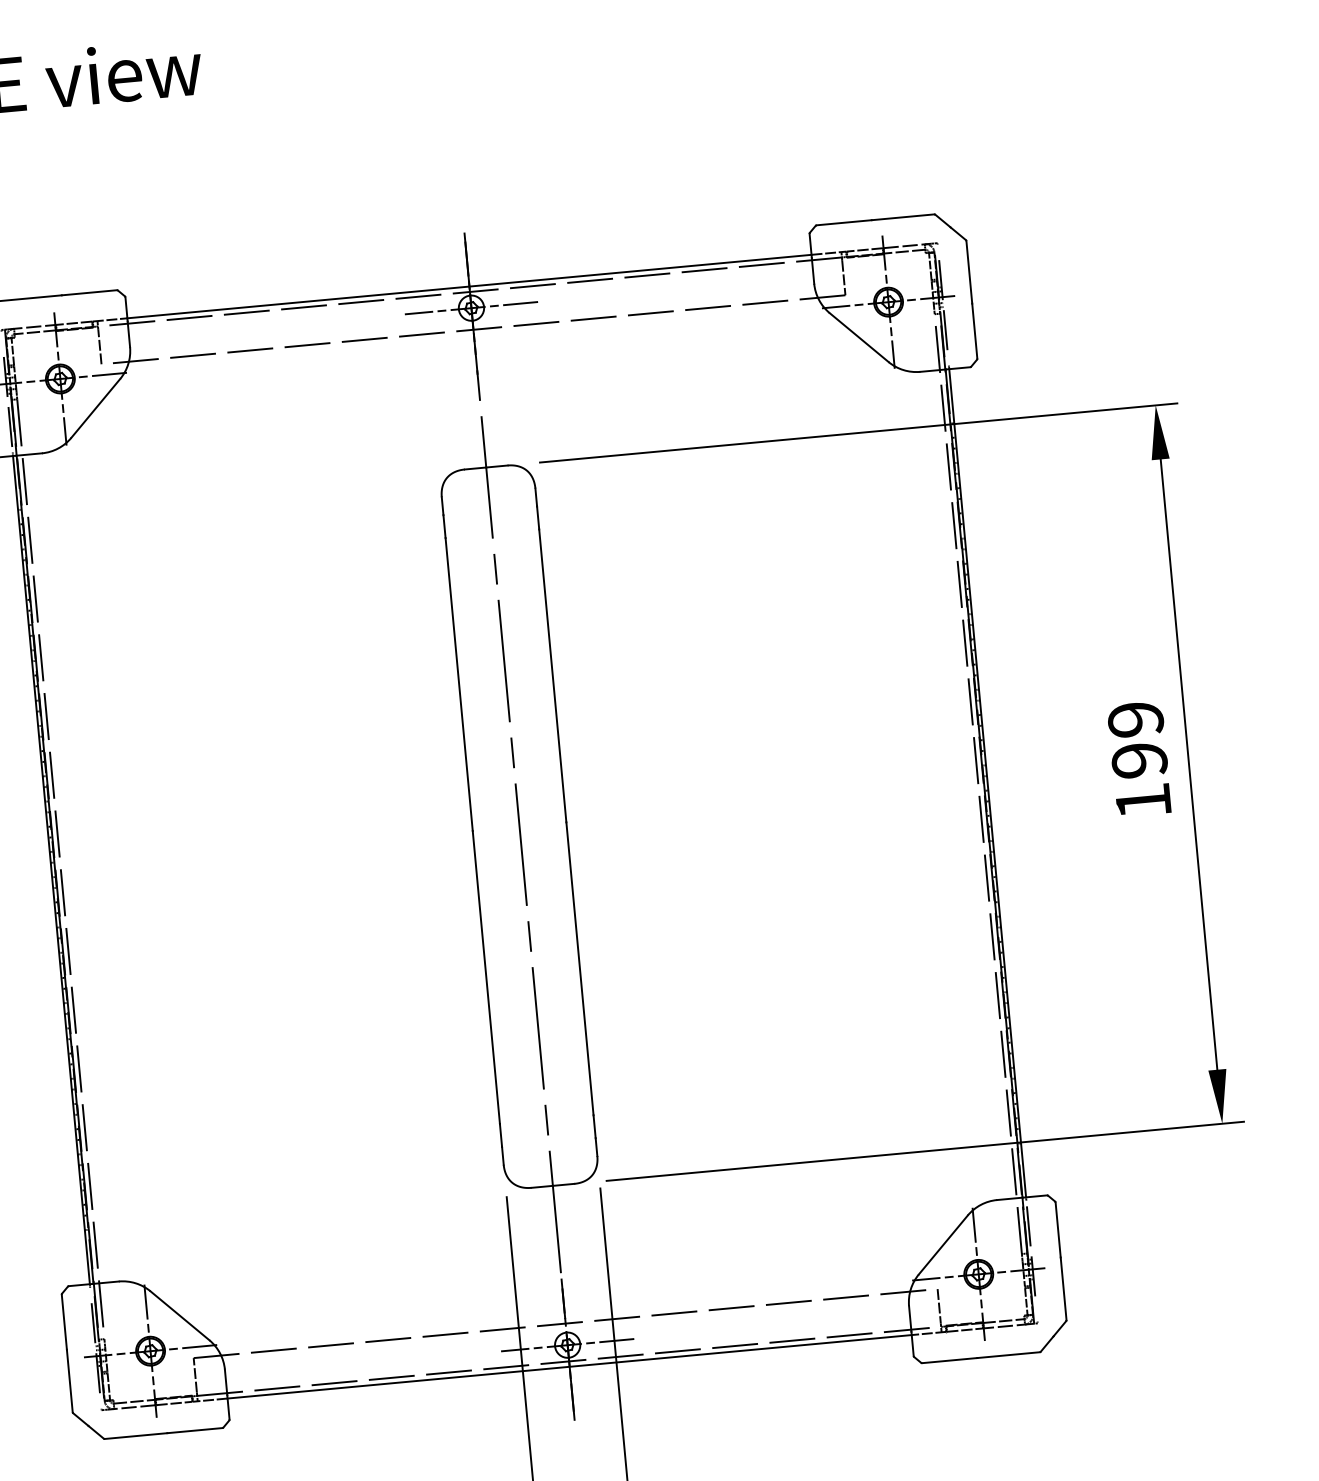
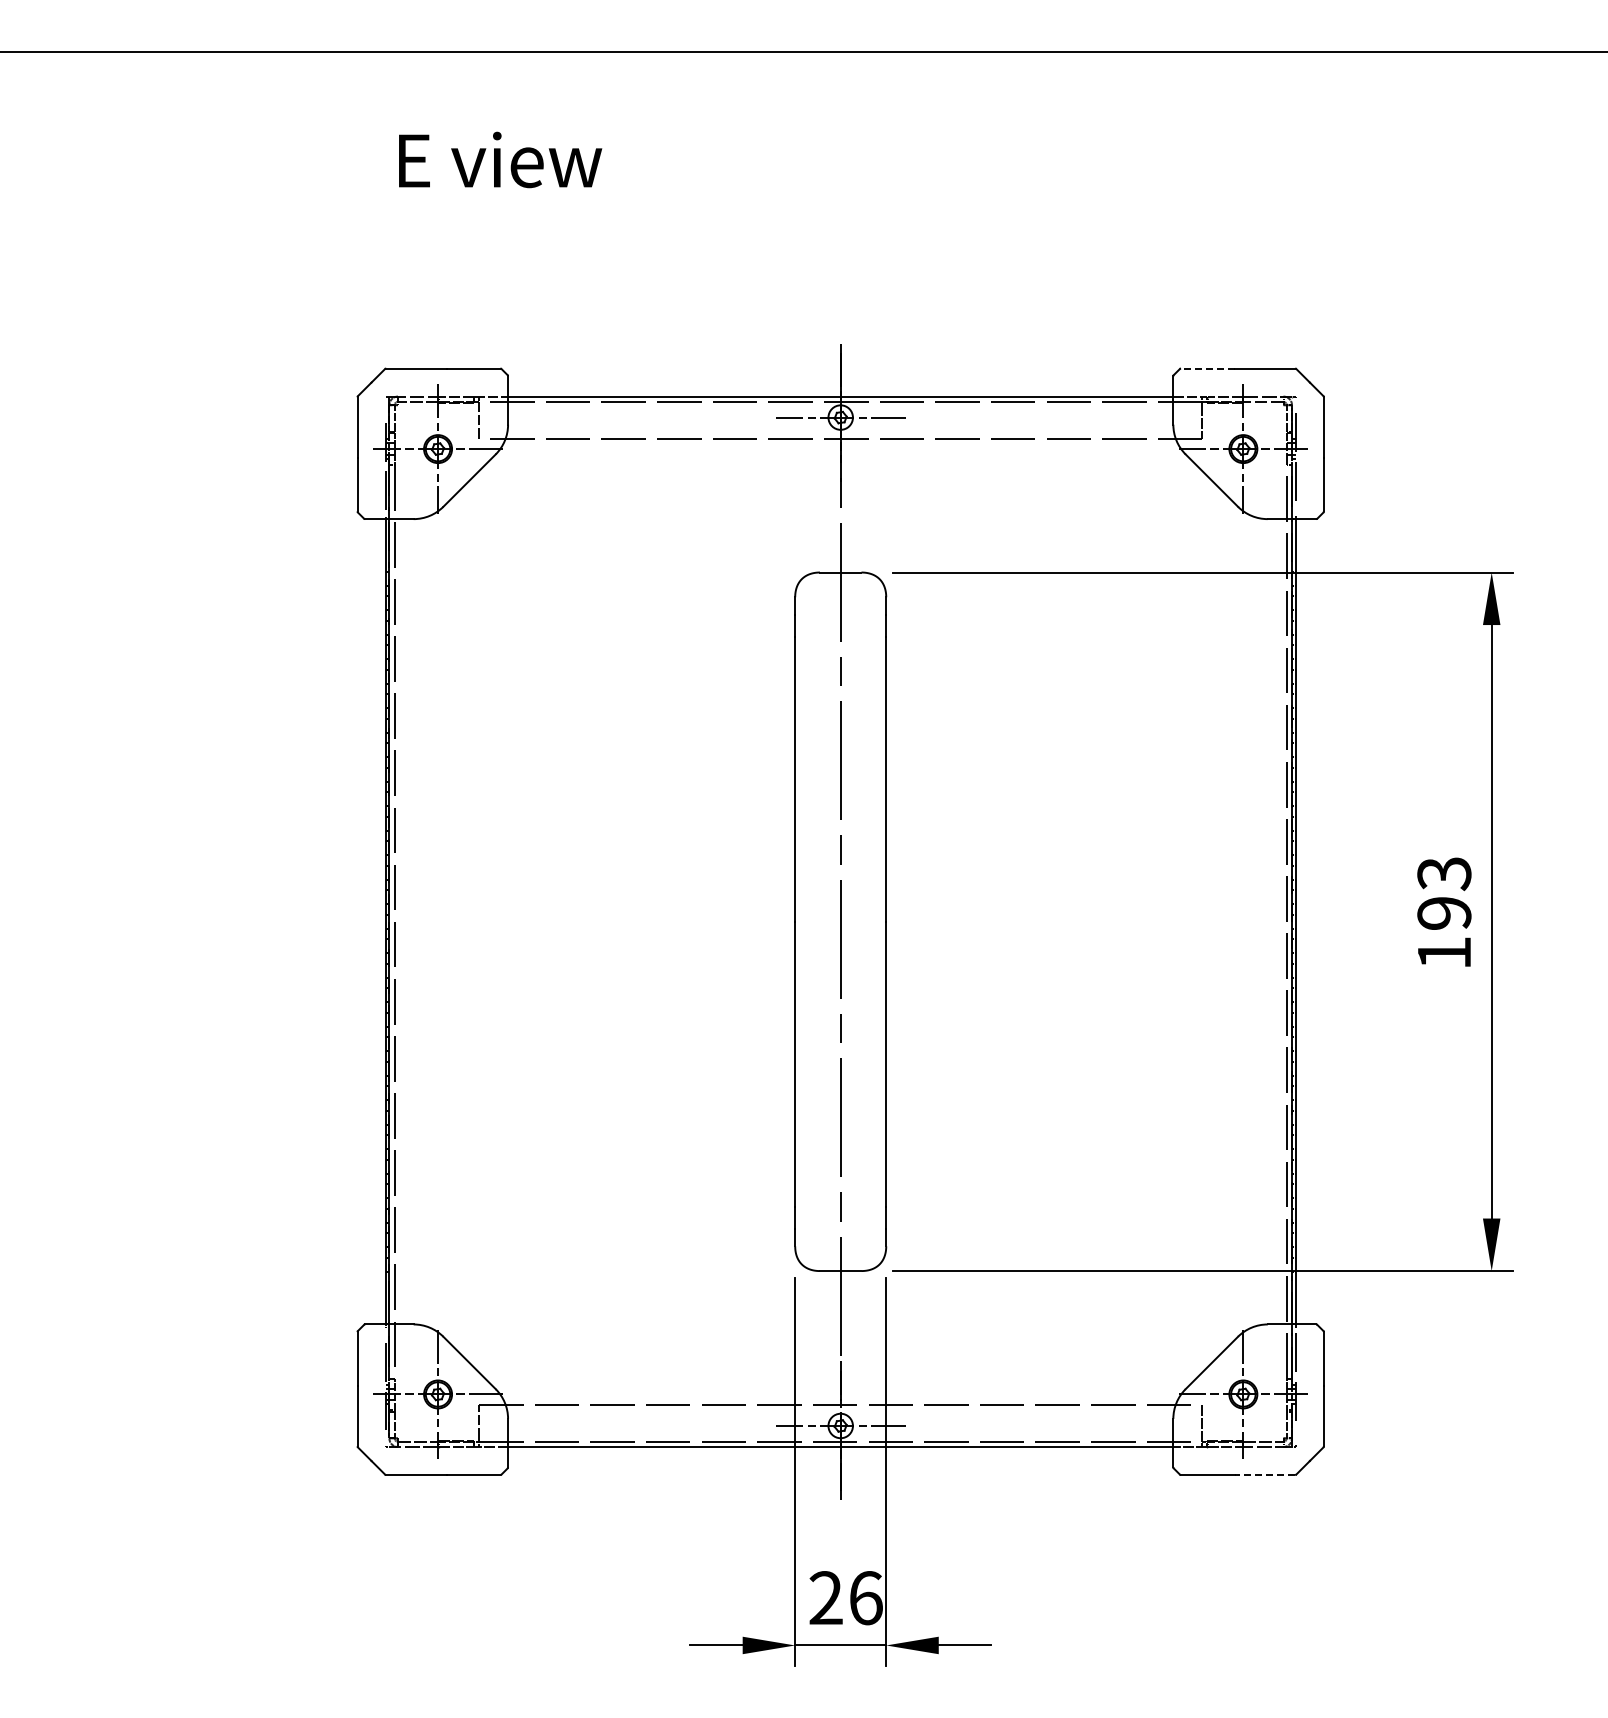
line: (843, 222) -> (1207, 368), solid -> dashed
text: (1135, 720) -> (1444, 874), 199 -> 193
line: (1008, 1355) -> (1264, 1475), solid -> dashed

